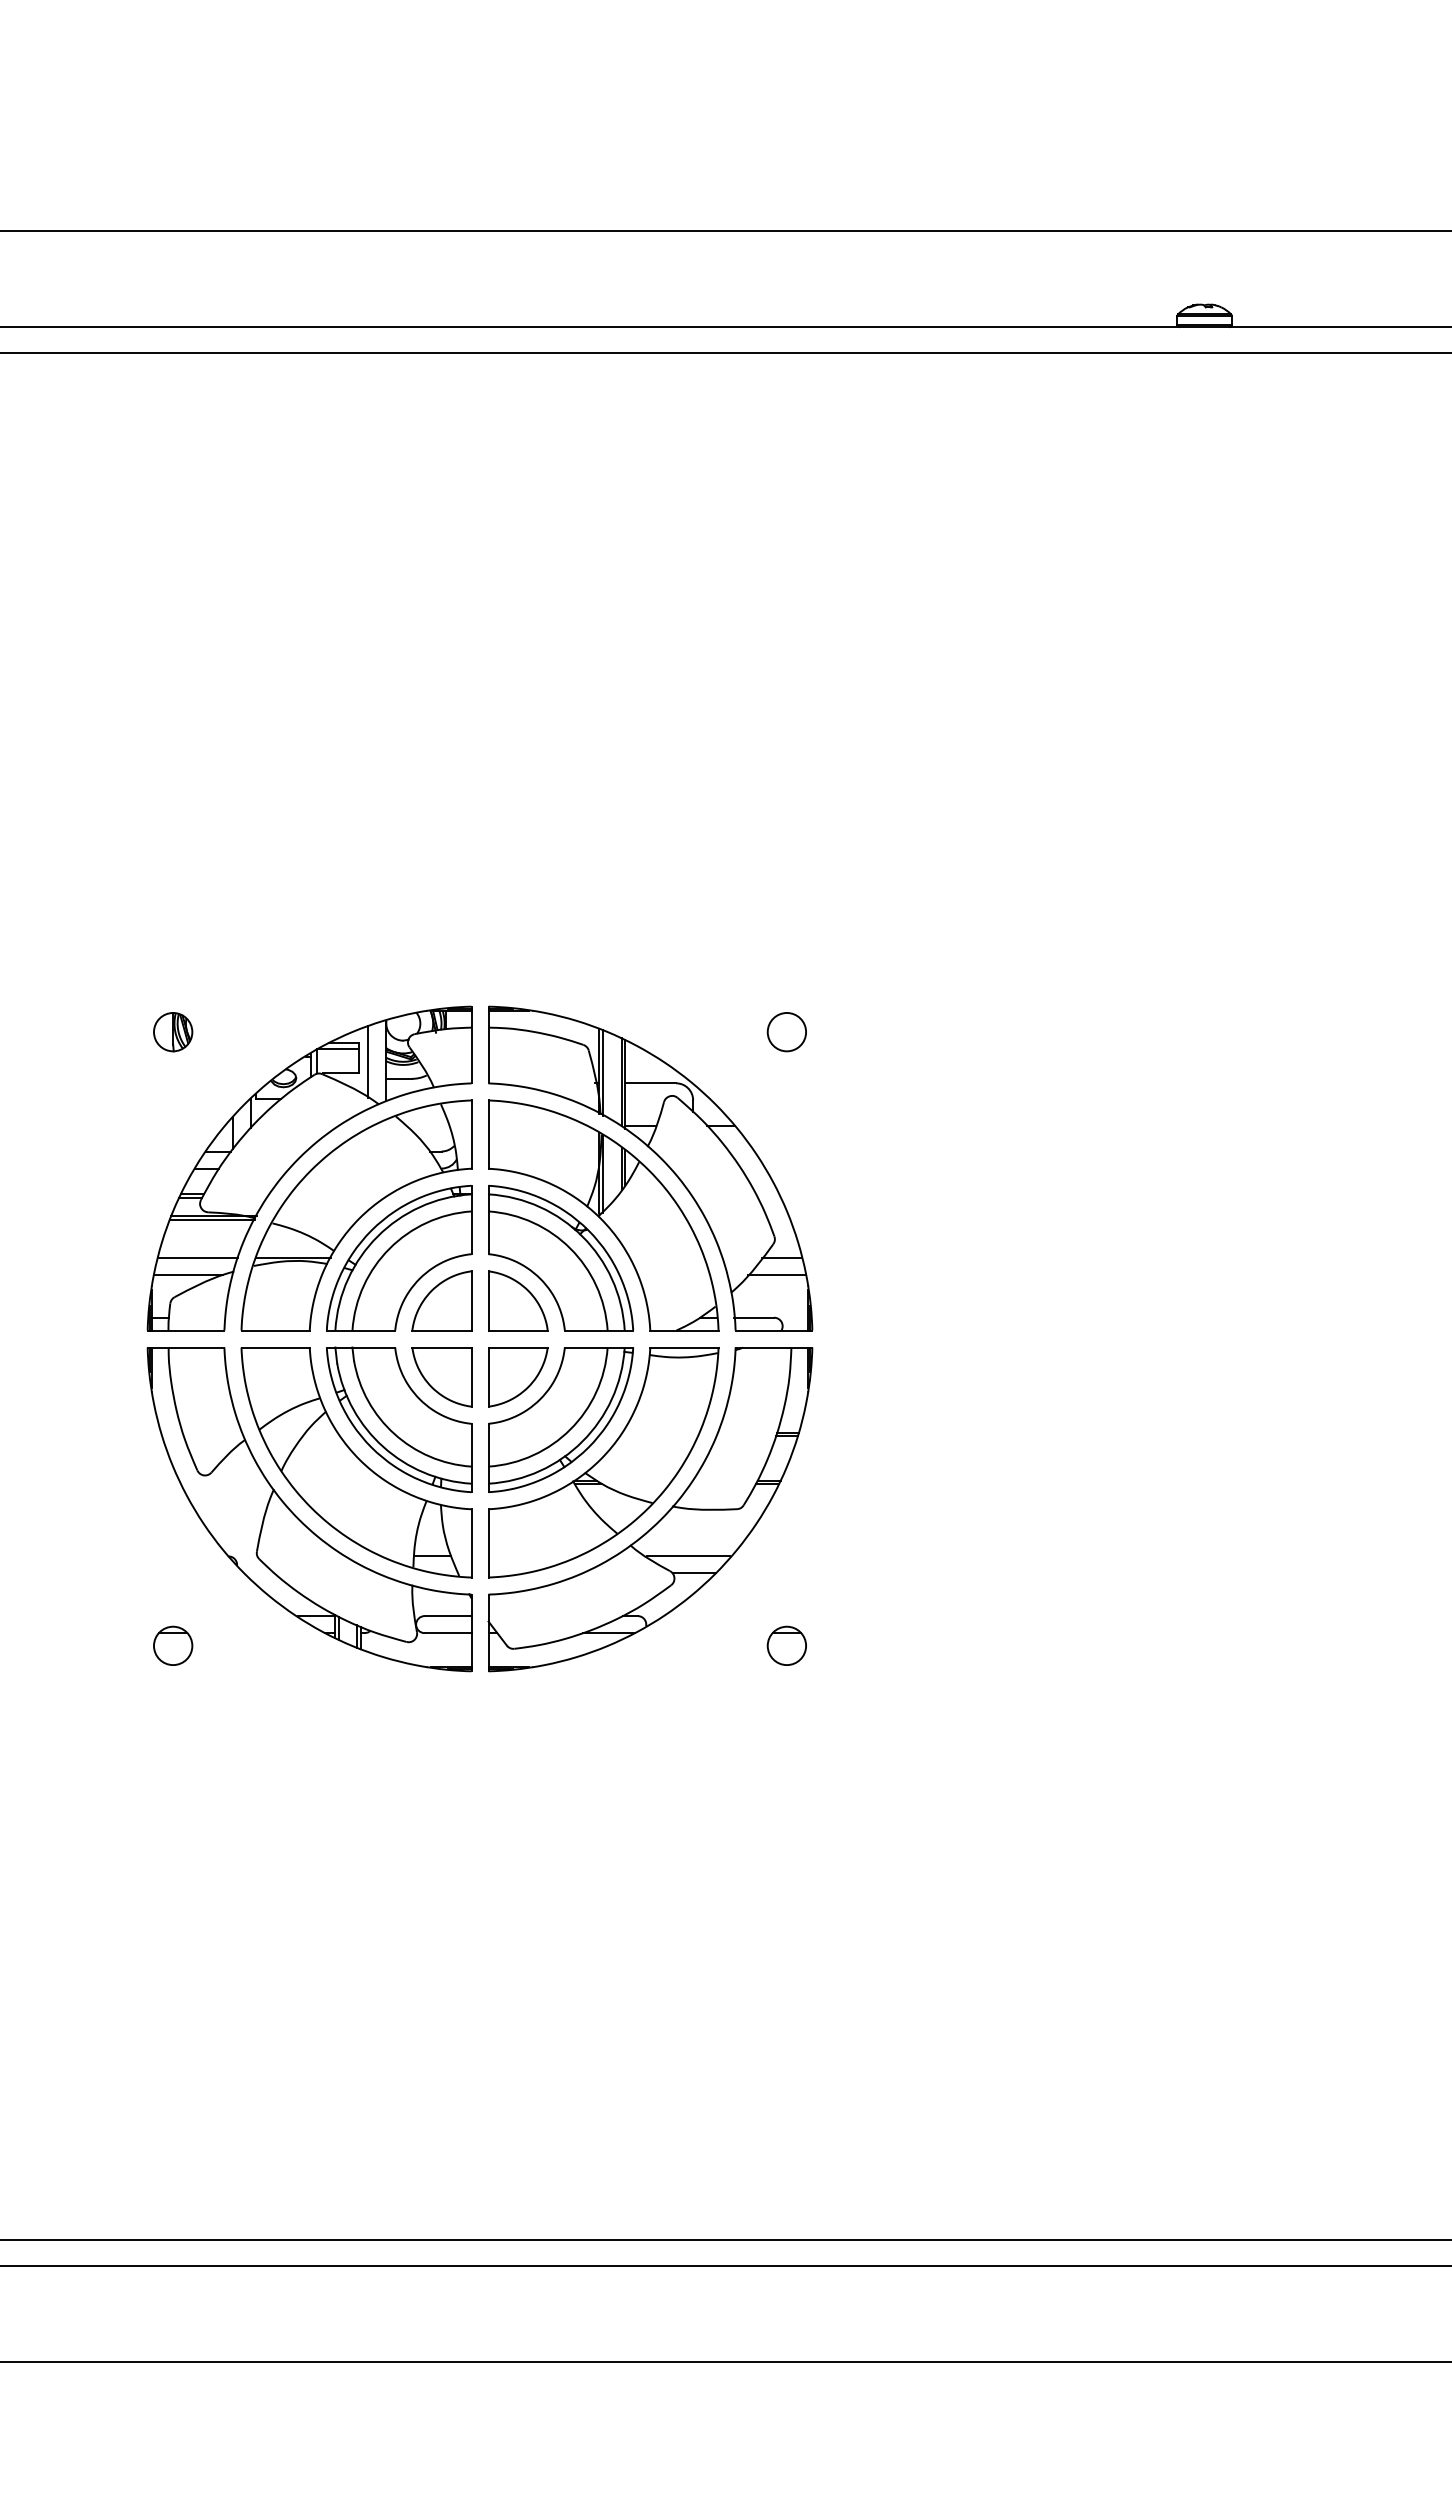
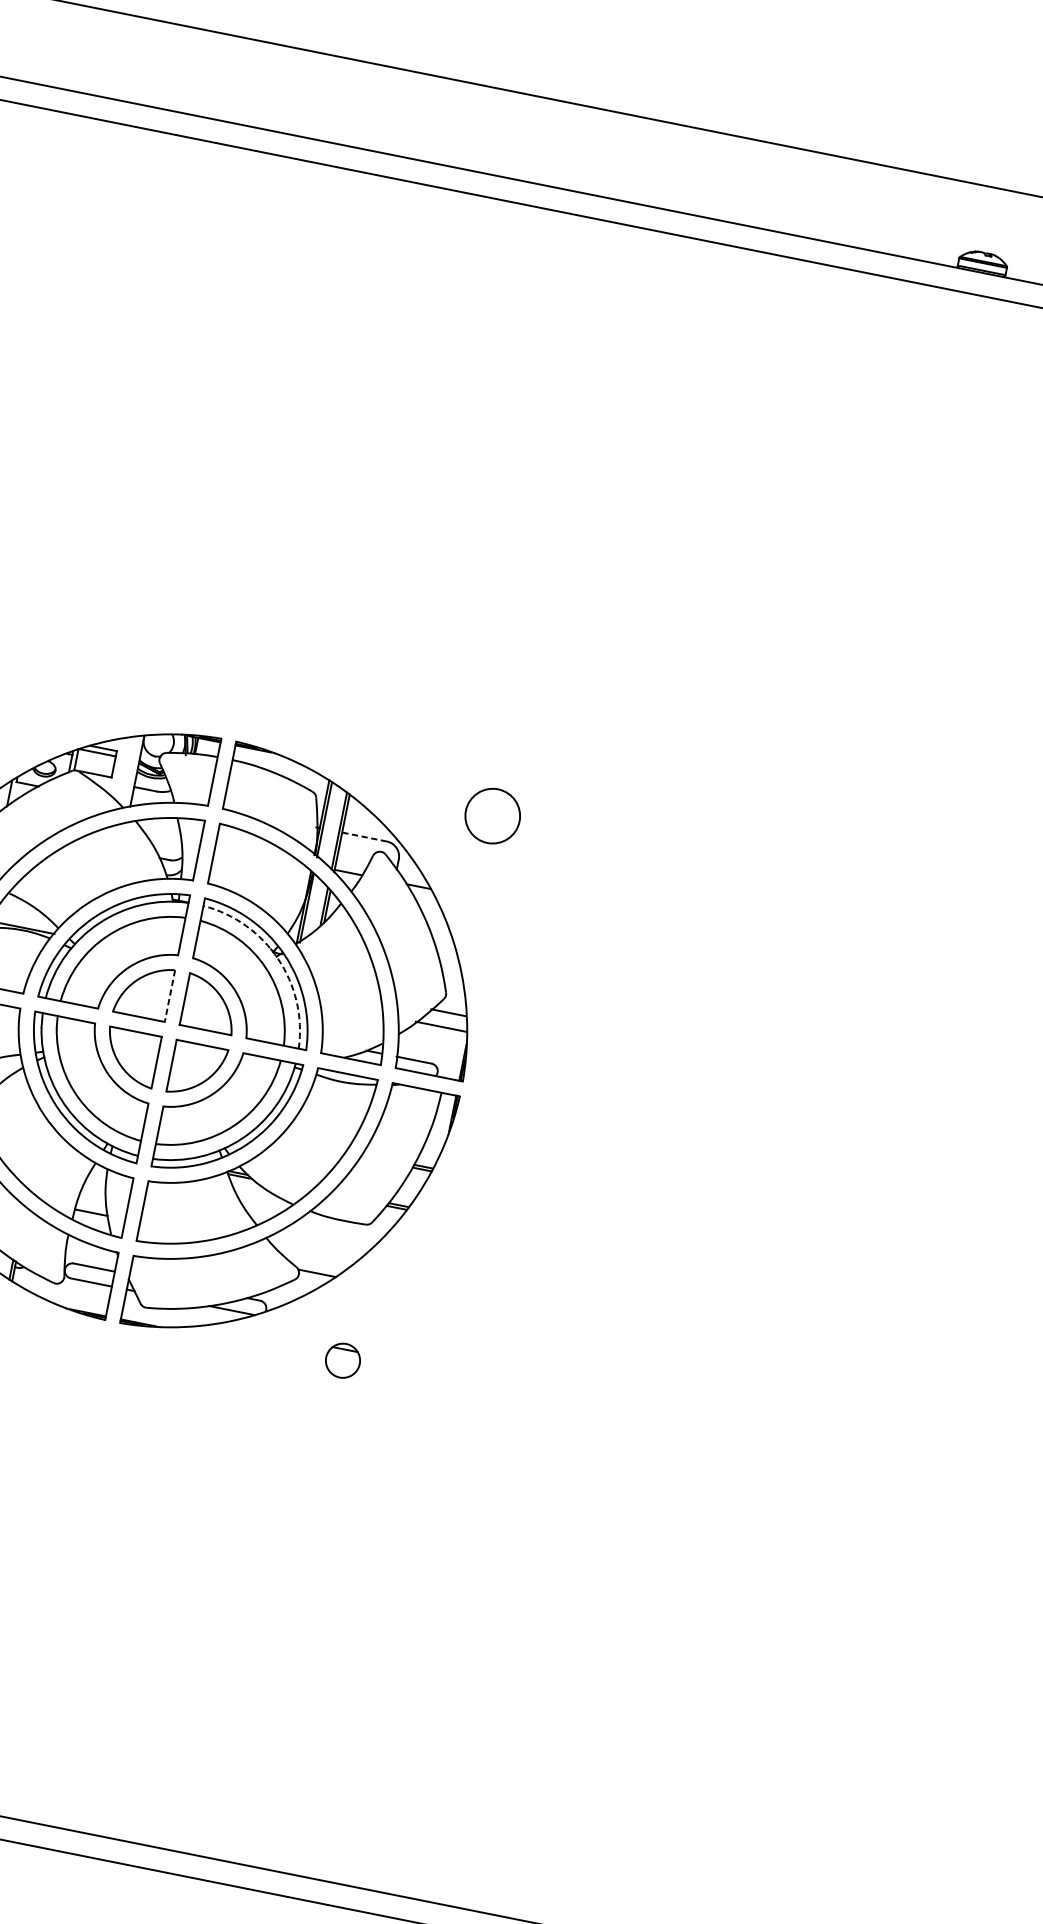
circle: (786, 1031) -> (492, 815), size x1.6
line: (368, 1061) -> (121, 768), removed
line: (650, 1083) -> (364, 837), solid -> dashed
arc: (582, 1236) -> (278, 959), solid -> dashed
line: (471, 1300) -> (170, 995), solid -> dashed
line: (688, 1556) -> (315, 1257), removed
part: (786, 1645) -> (342, 1360), moved

